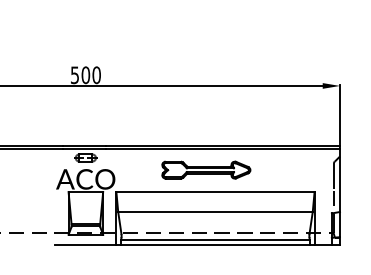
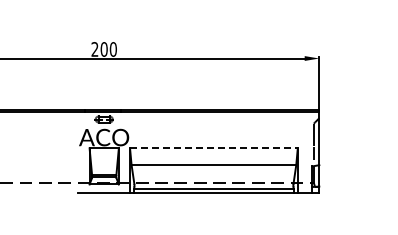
text: (74, 75) -> (94, 49), 500 -> 200
part: (206, 169) -> (206, 129), removed
line: (214, 192) -> (213, 148), solid -> dashed

